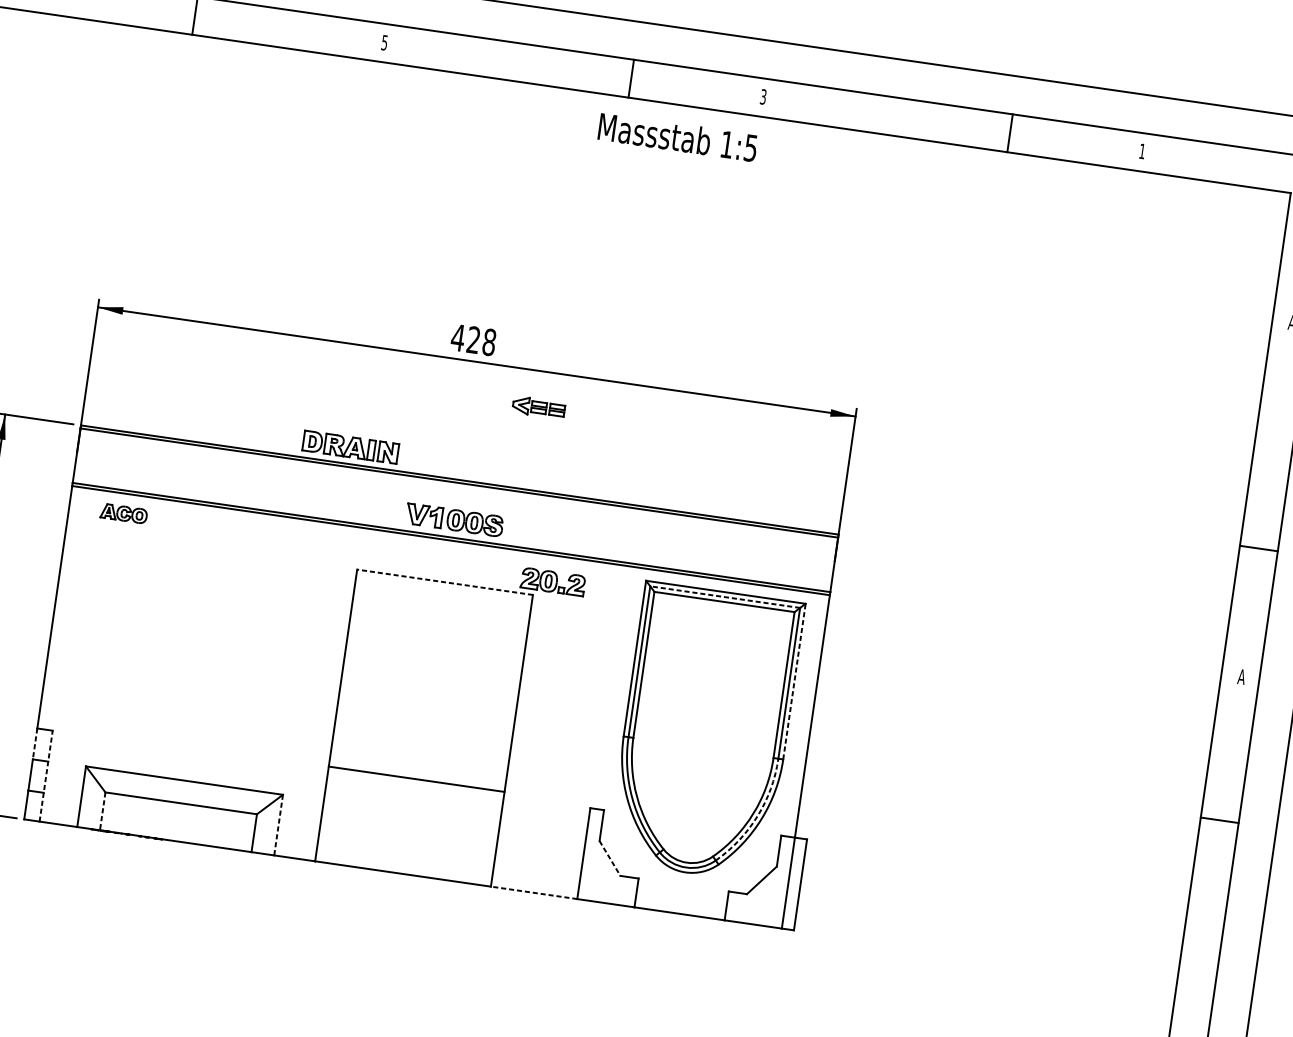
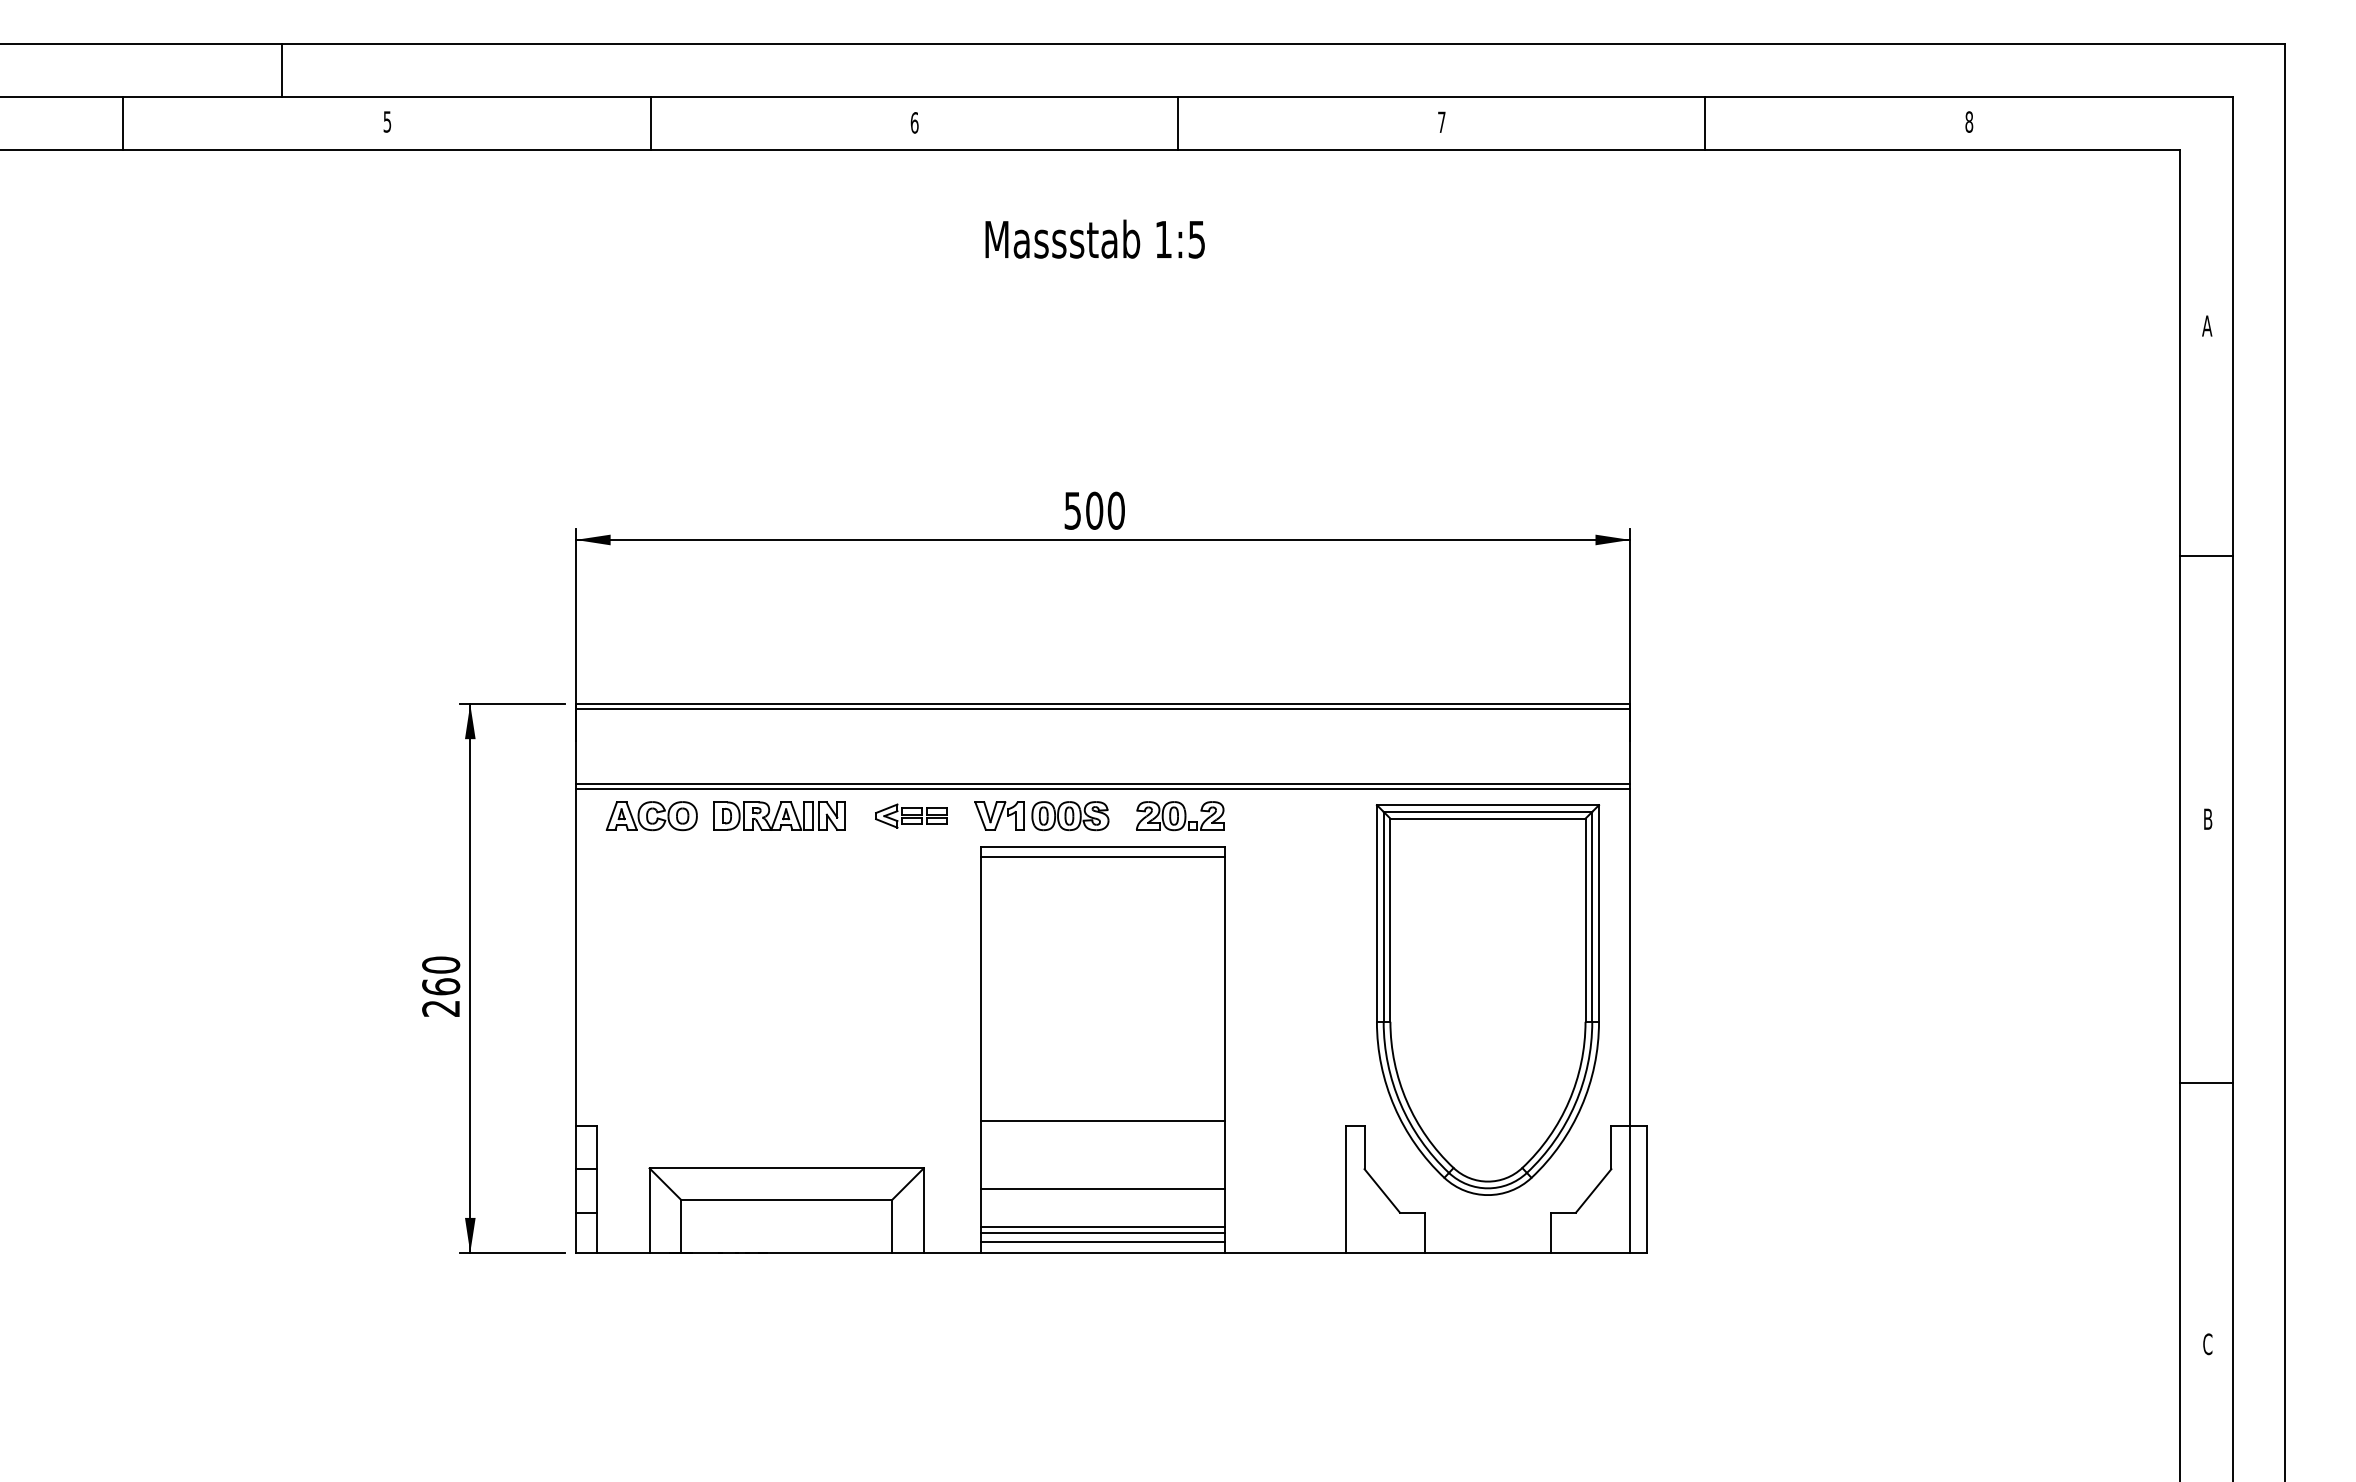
text: (384, 42) -> (914, 122), 5 -> 6
line: (631, 78) -> (1178, 123), moved
text: (763, 97) -> (1441, 122), 3 -> 7
line: (1010, 133) -> (1705, 123), moved
text: (677, 136) -> (1094, 238), moved
text: (1142, 151) -> (1969, 121), 1 -> 8
text: (473, 339) -> (1093, 510), 428 -> 500
part: (538, 407) -> (911, 815), moved
part: (350, 446) -> (779, 815), moved
part: (123, 513) -> (651, 816), size x1.43
part: (454, 520) -> (1041, 816), moved
line: (1258, 548) -> (2205, 555), moved
line: (444, 582) -> (1102, 846), dashed -> solid
part: (553, 582) -> (1180, 816), moved
line: (443, 589) -> (1102, 857), added
line: (724, 596) -> (1487, 811), dashed -> solid
text: (1241, 676) -> (2207, 818), A -> B
line: (794, 680) -> (1599, 912), dashed -> solid
line: (34, 743) -> (575, 1147), dashed -> solid
line: (46, 775) -> (597, 1188), dashed -> solid
line: (102, 811) -> (681, 1226), dashed -> solid
arc: (757, 816) -> (1575, 1104), dashed -> solid
line: (1219, 820) -> (2205, 1083), moved
line: (278, 825) -> (923, 1211), dashed -> solid
line: (409, 828) -> (1102, 1189), added
line: (405, 855) -> (1102, 1227), added
line: (610, 858) -> (1382, 1190), dashed -> solid
line: (404, 860) -> (1102, 1233), added
line: (403, 866) -> (1102, 1242), added
line: (534, 892) -> (1285, 1252), dashed -> solid

